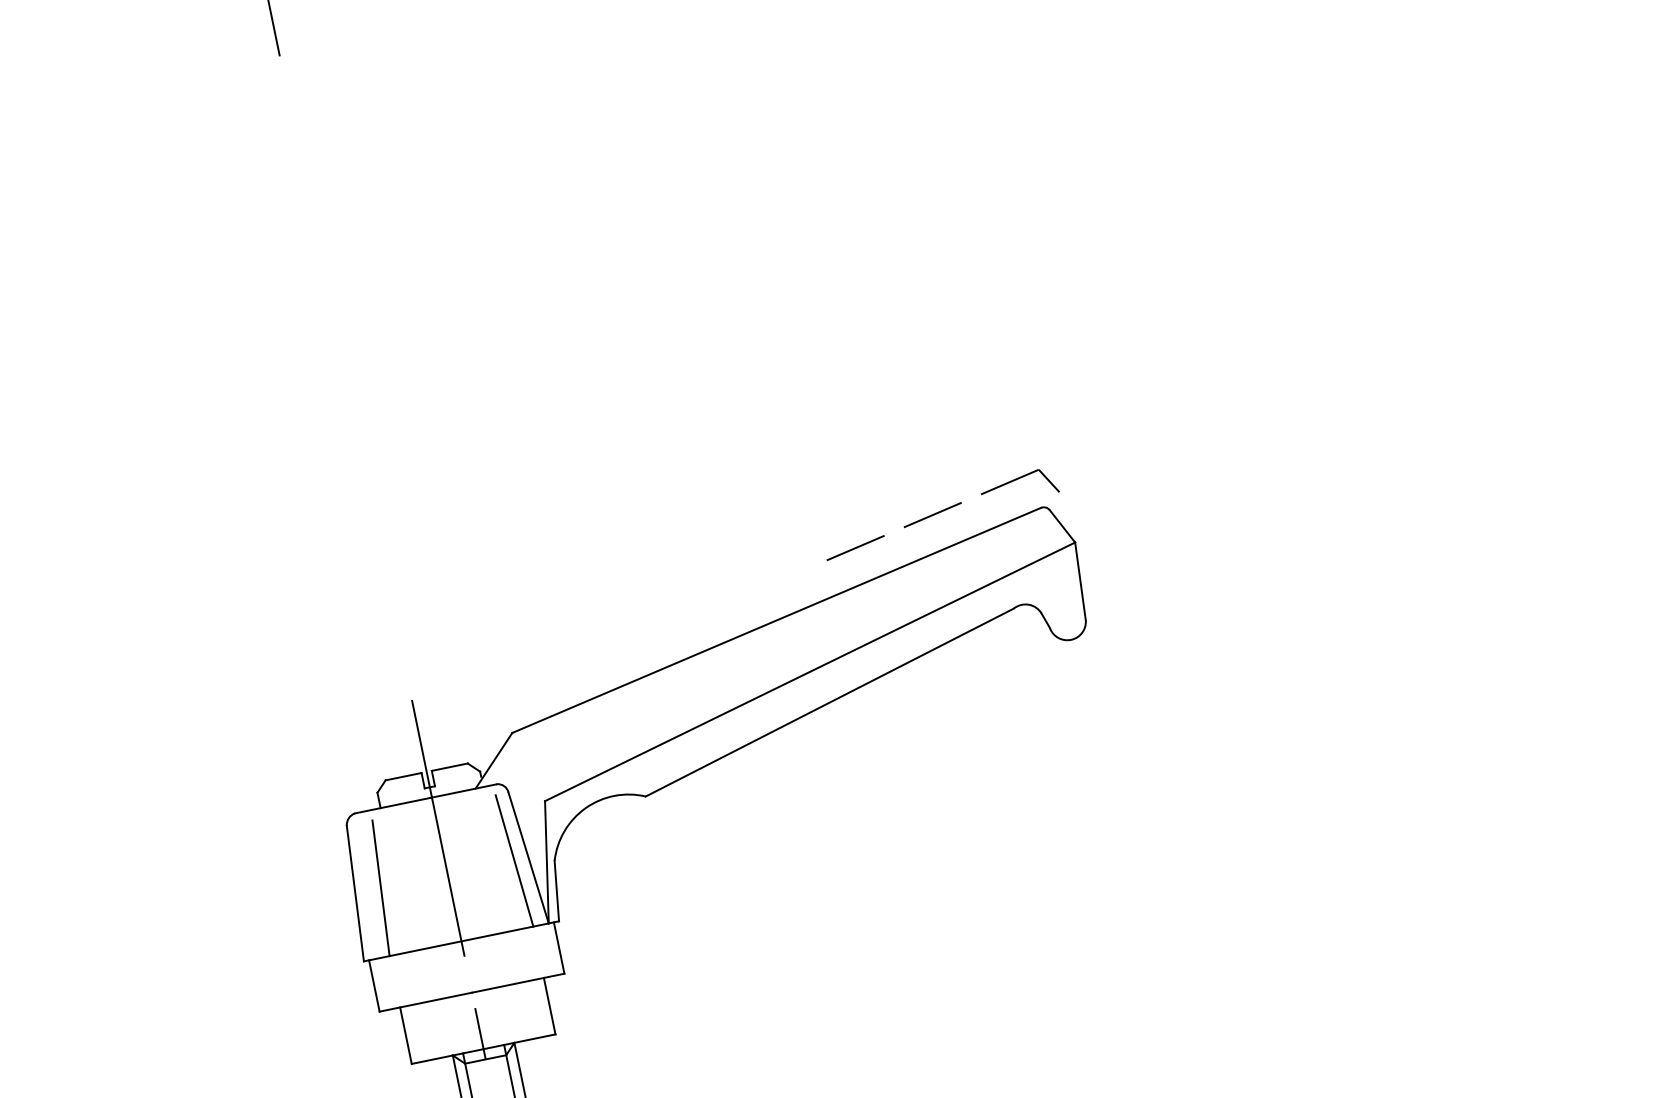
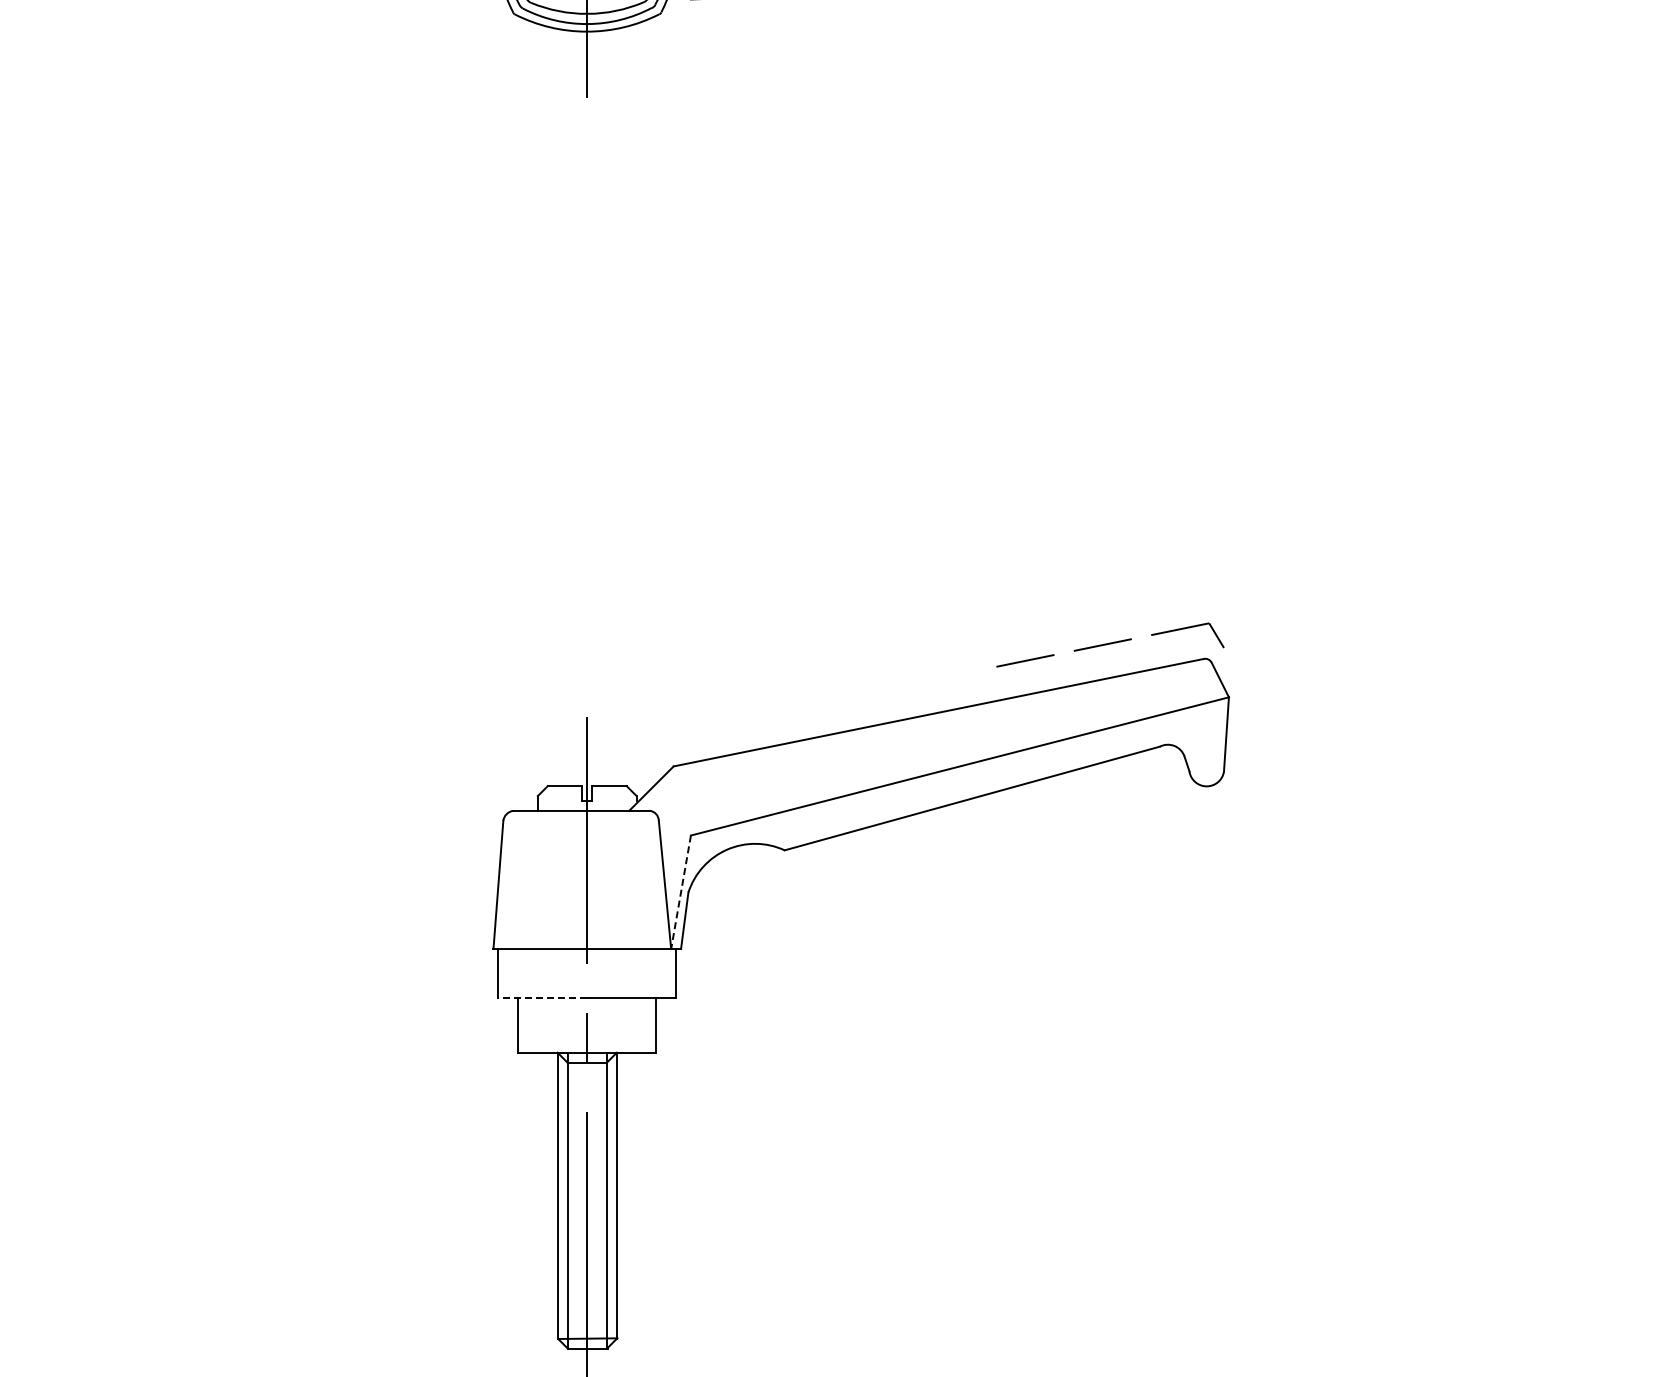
line: (514, 860) -> (651, 884), removed
line: (547, 862) -> (681, 892), solid -> dashed
line: (381, 887) -> (523, 884), removed
line: (425, 1002) -> (542, 998), solid -> dashed

